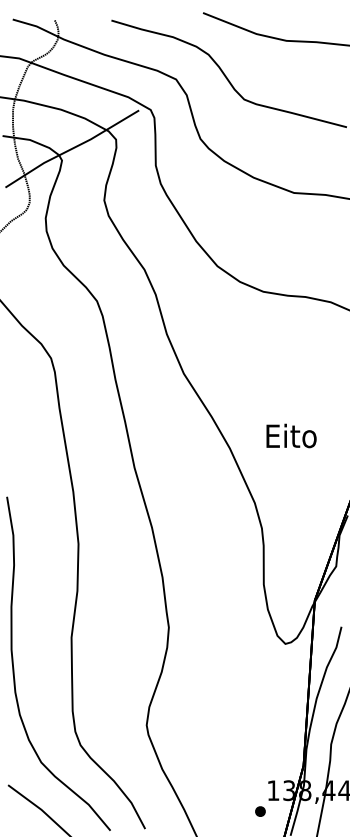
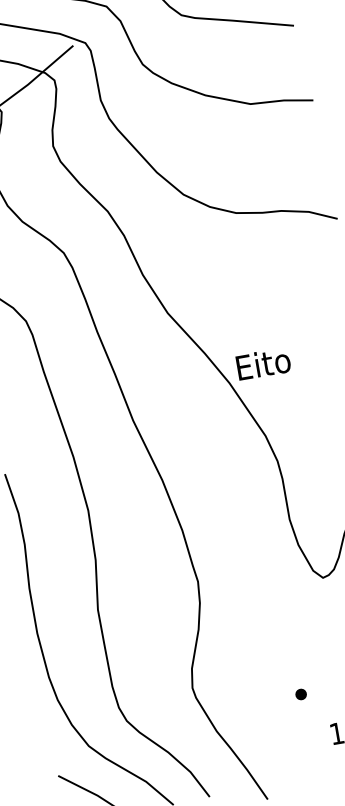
text: (291, 435) -> (263, 363), moved
part: (260, 811) -> (301, 694), moved

